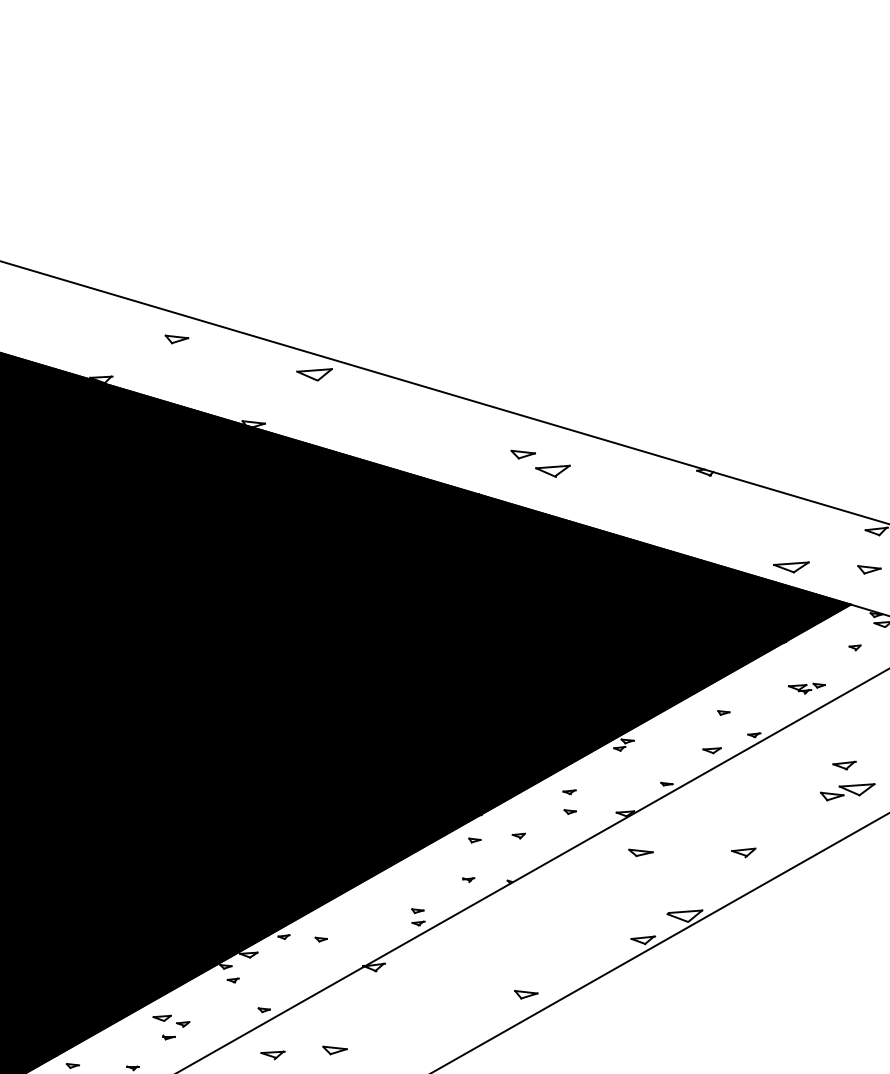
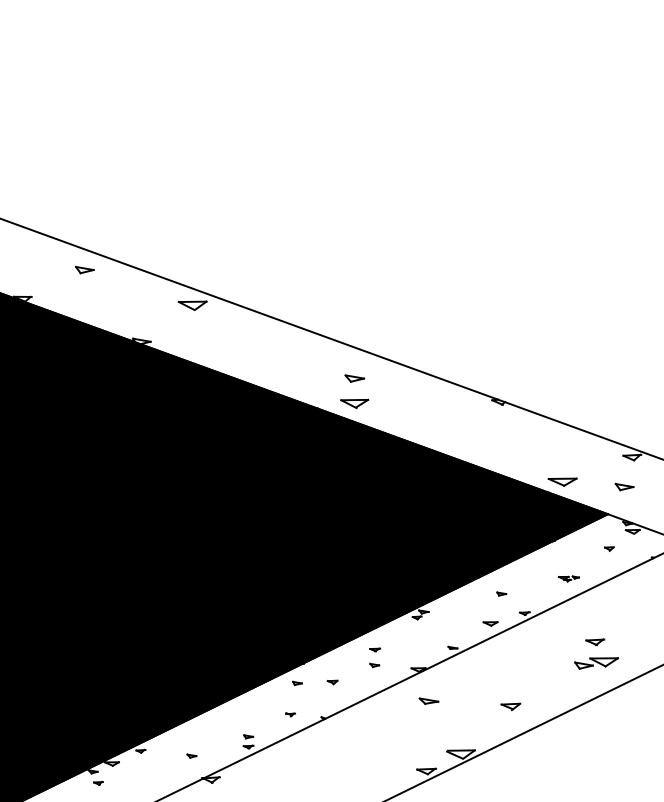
part: (552, 470) -> (354, 402), moved
part: (806, 688) -> (568, 578), size x0.7
part: (320, 939) -> (191, 756), moved

